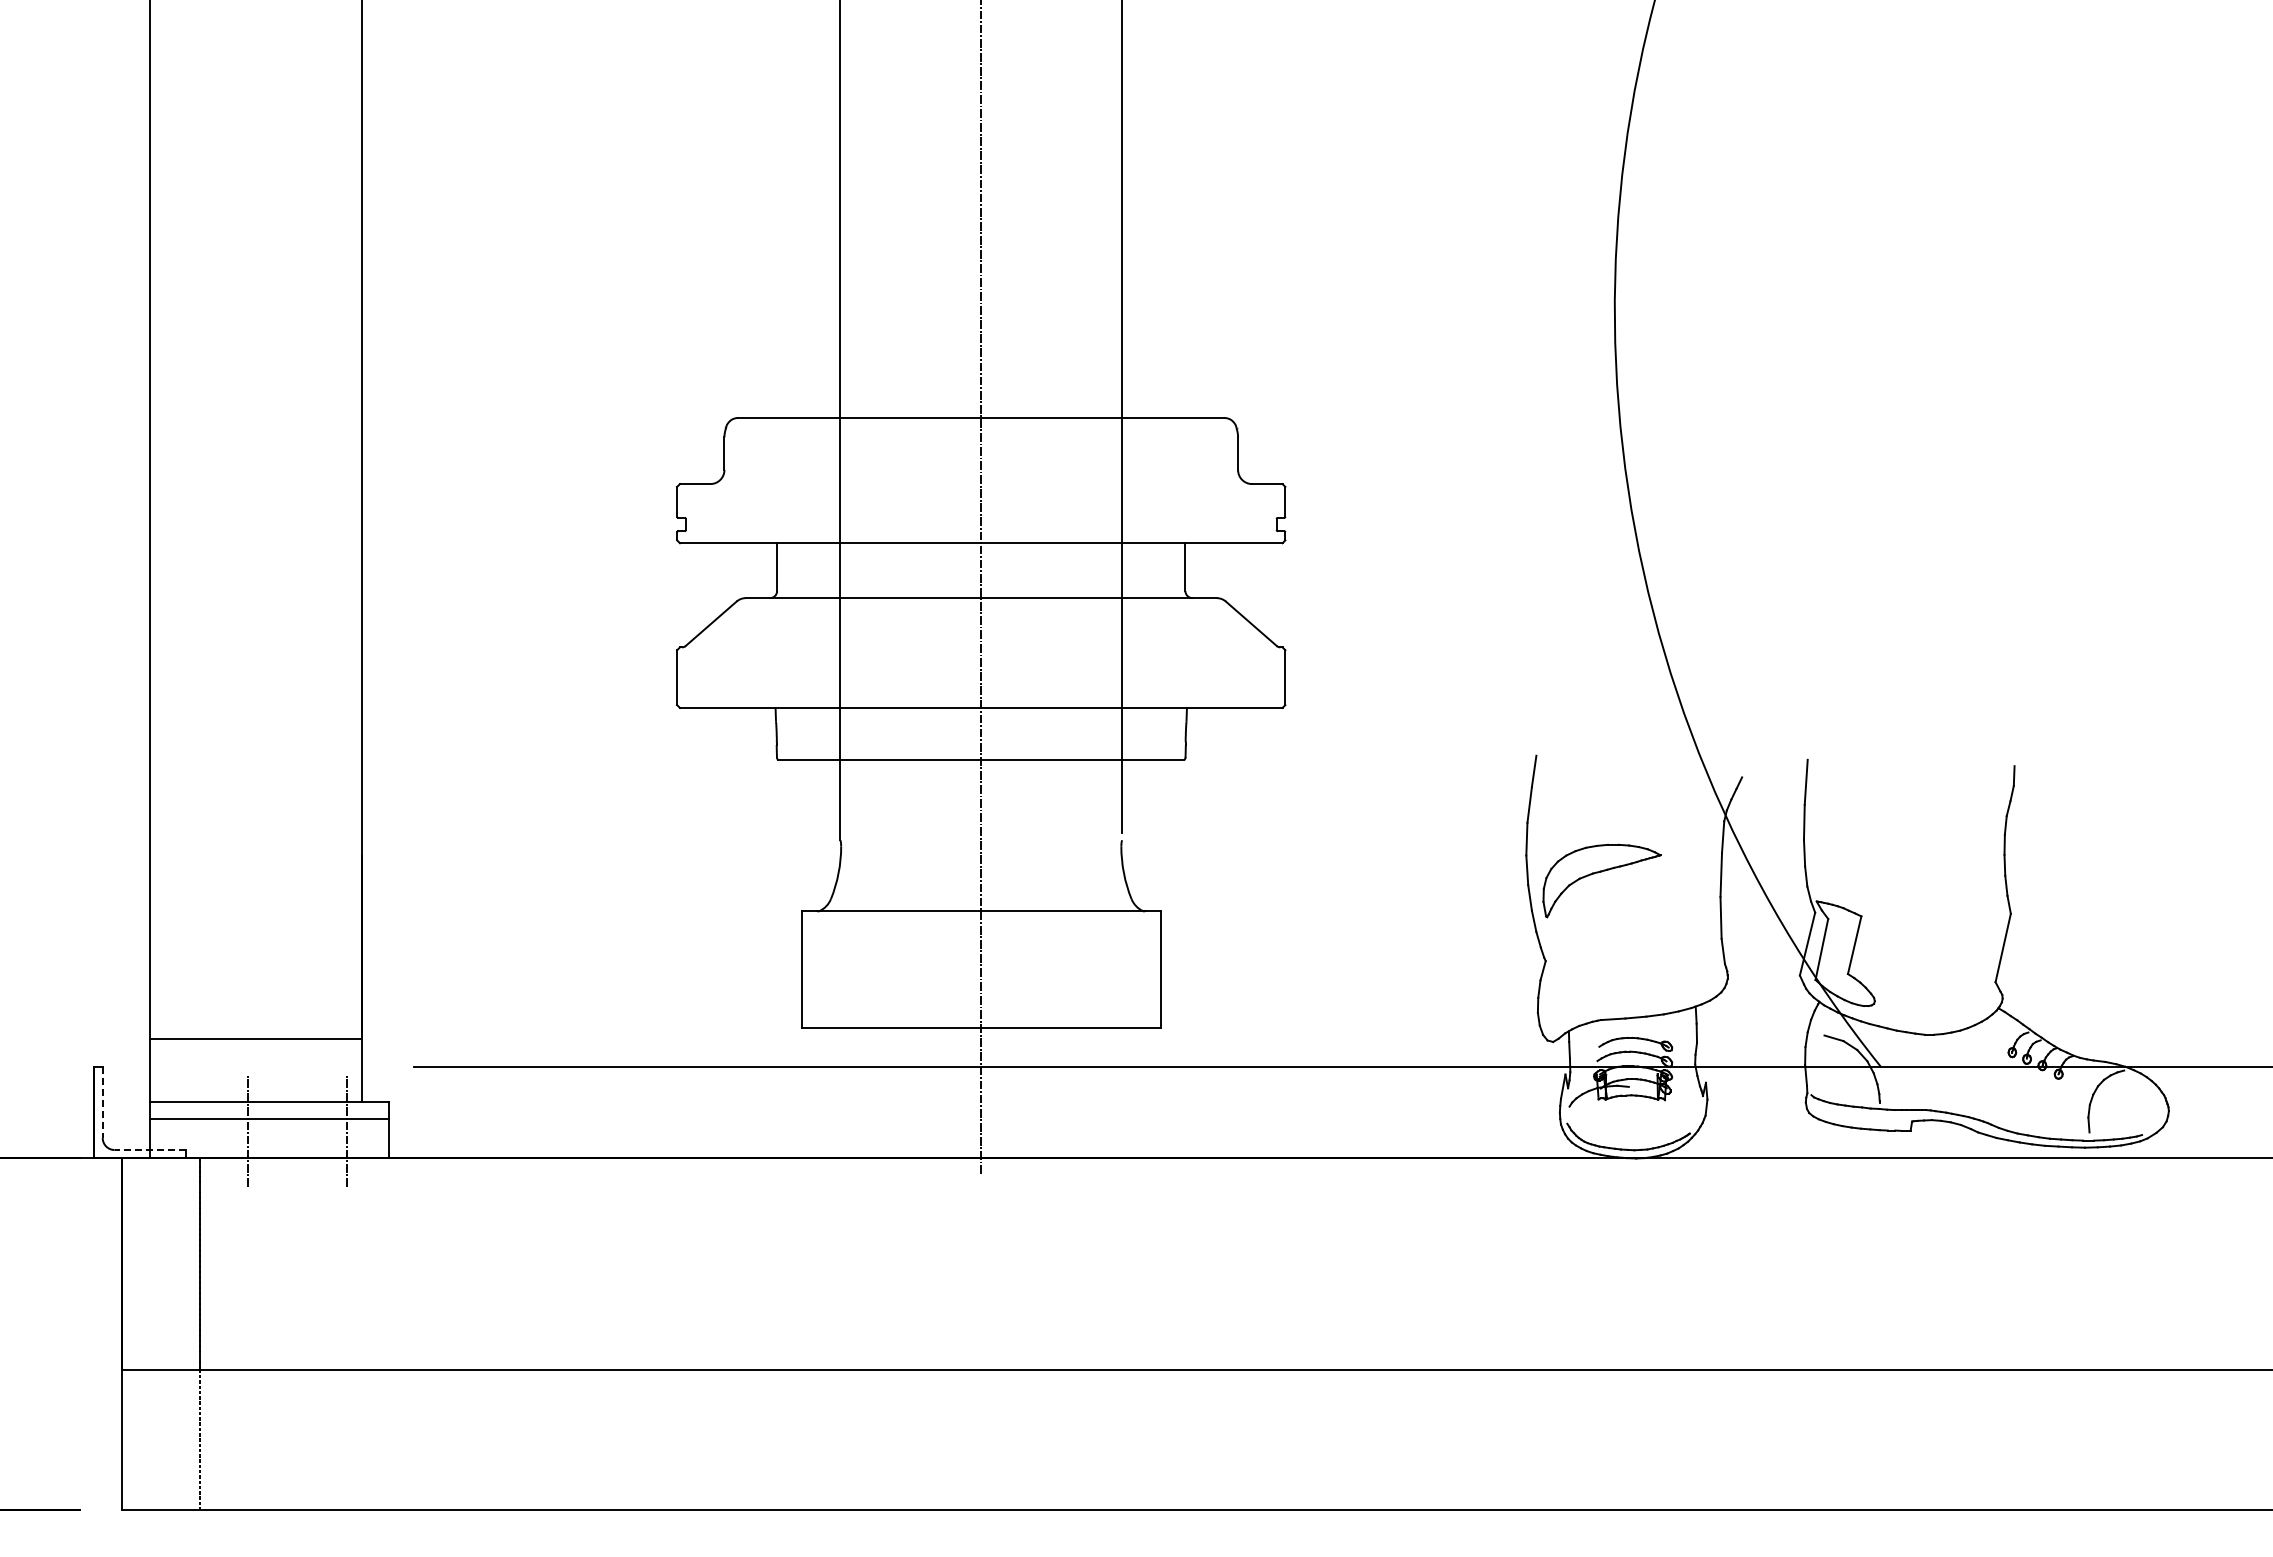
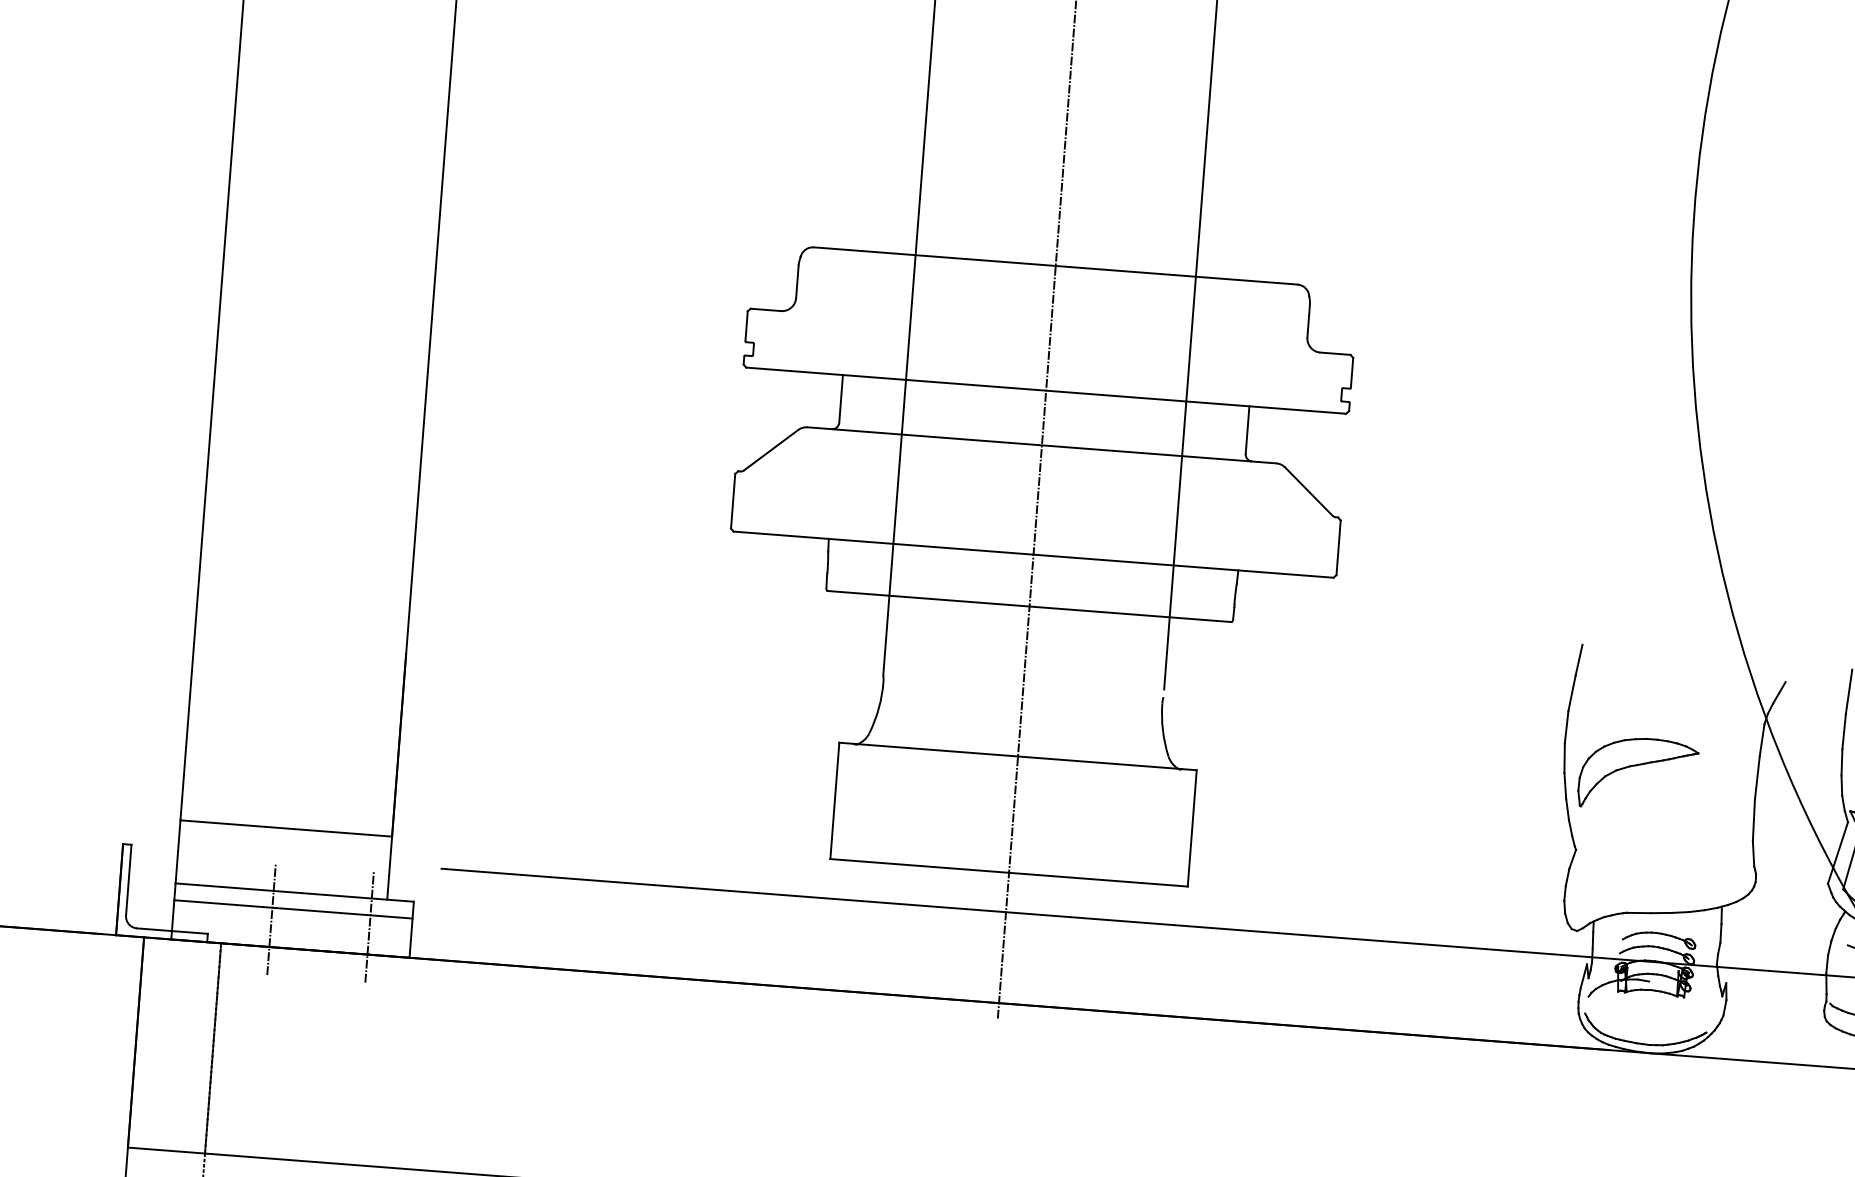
line: (102, 1102) -> (128, 880), dashed -> solid
line: (150, 1150) -> (172, 931), dashed -> solid

